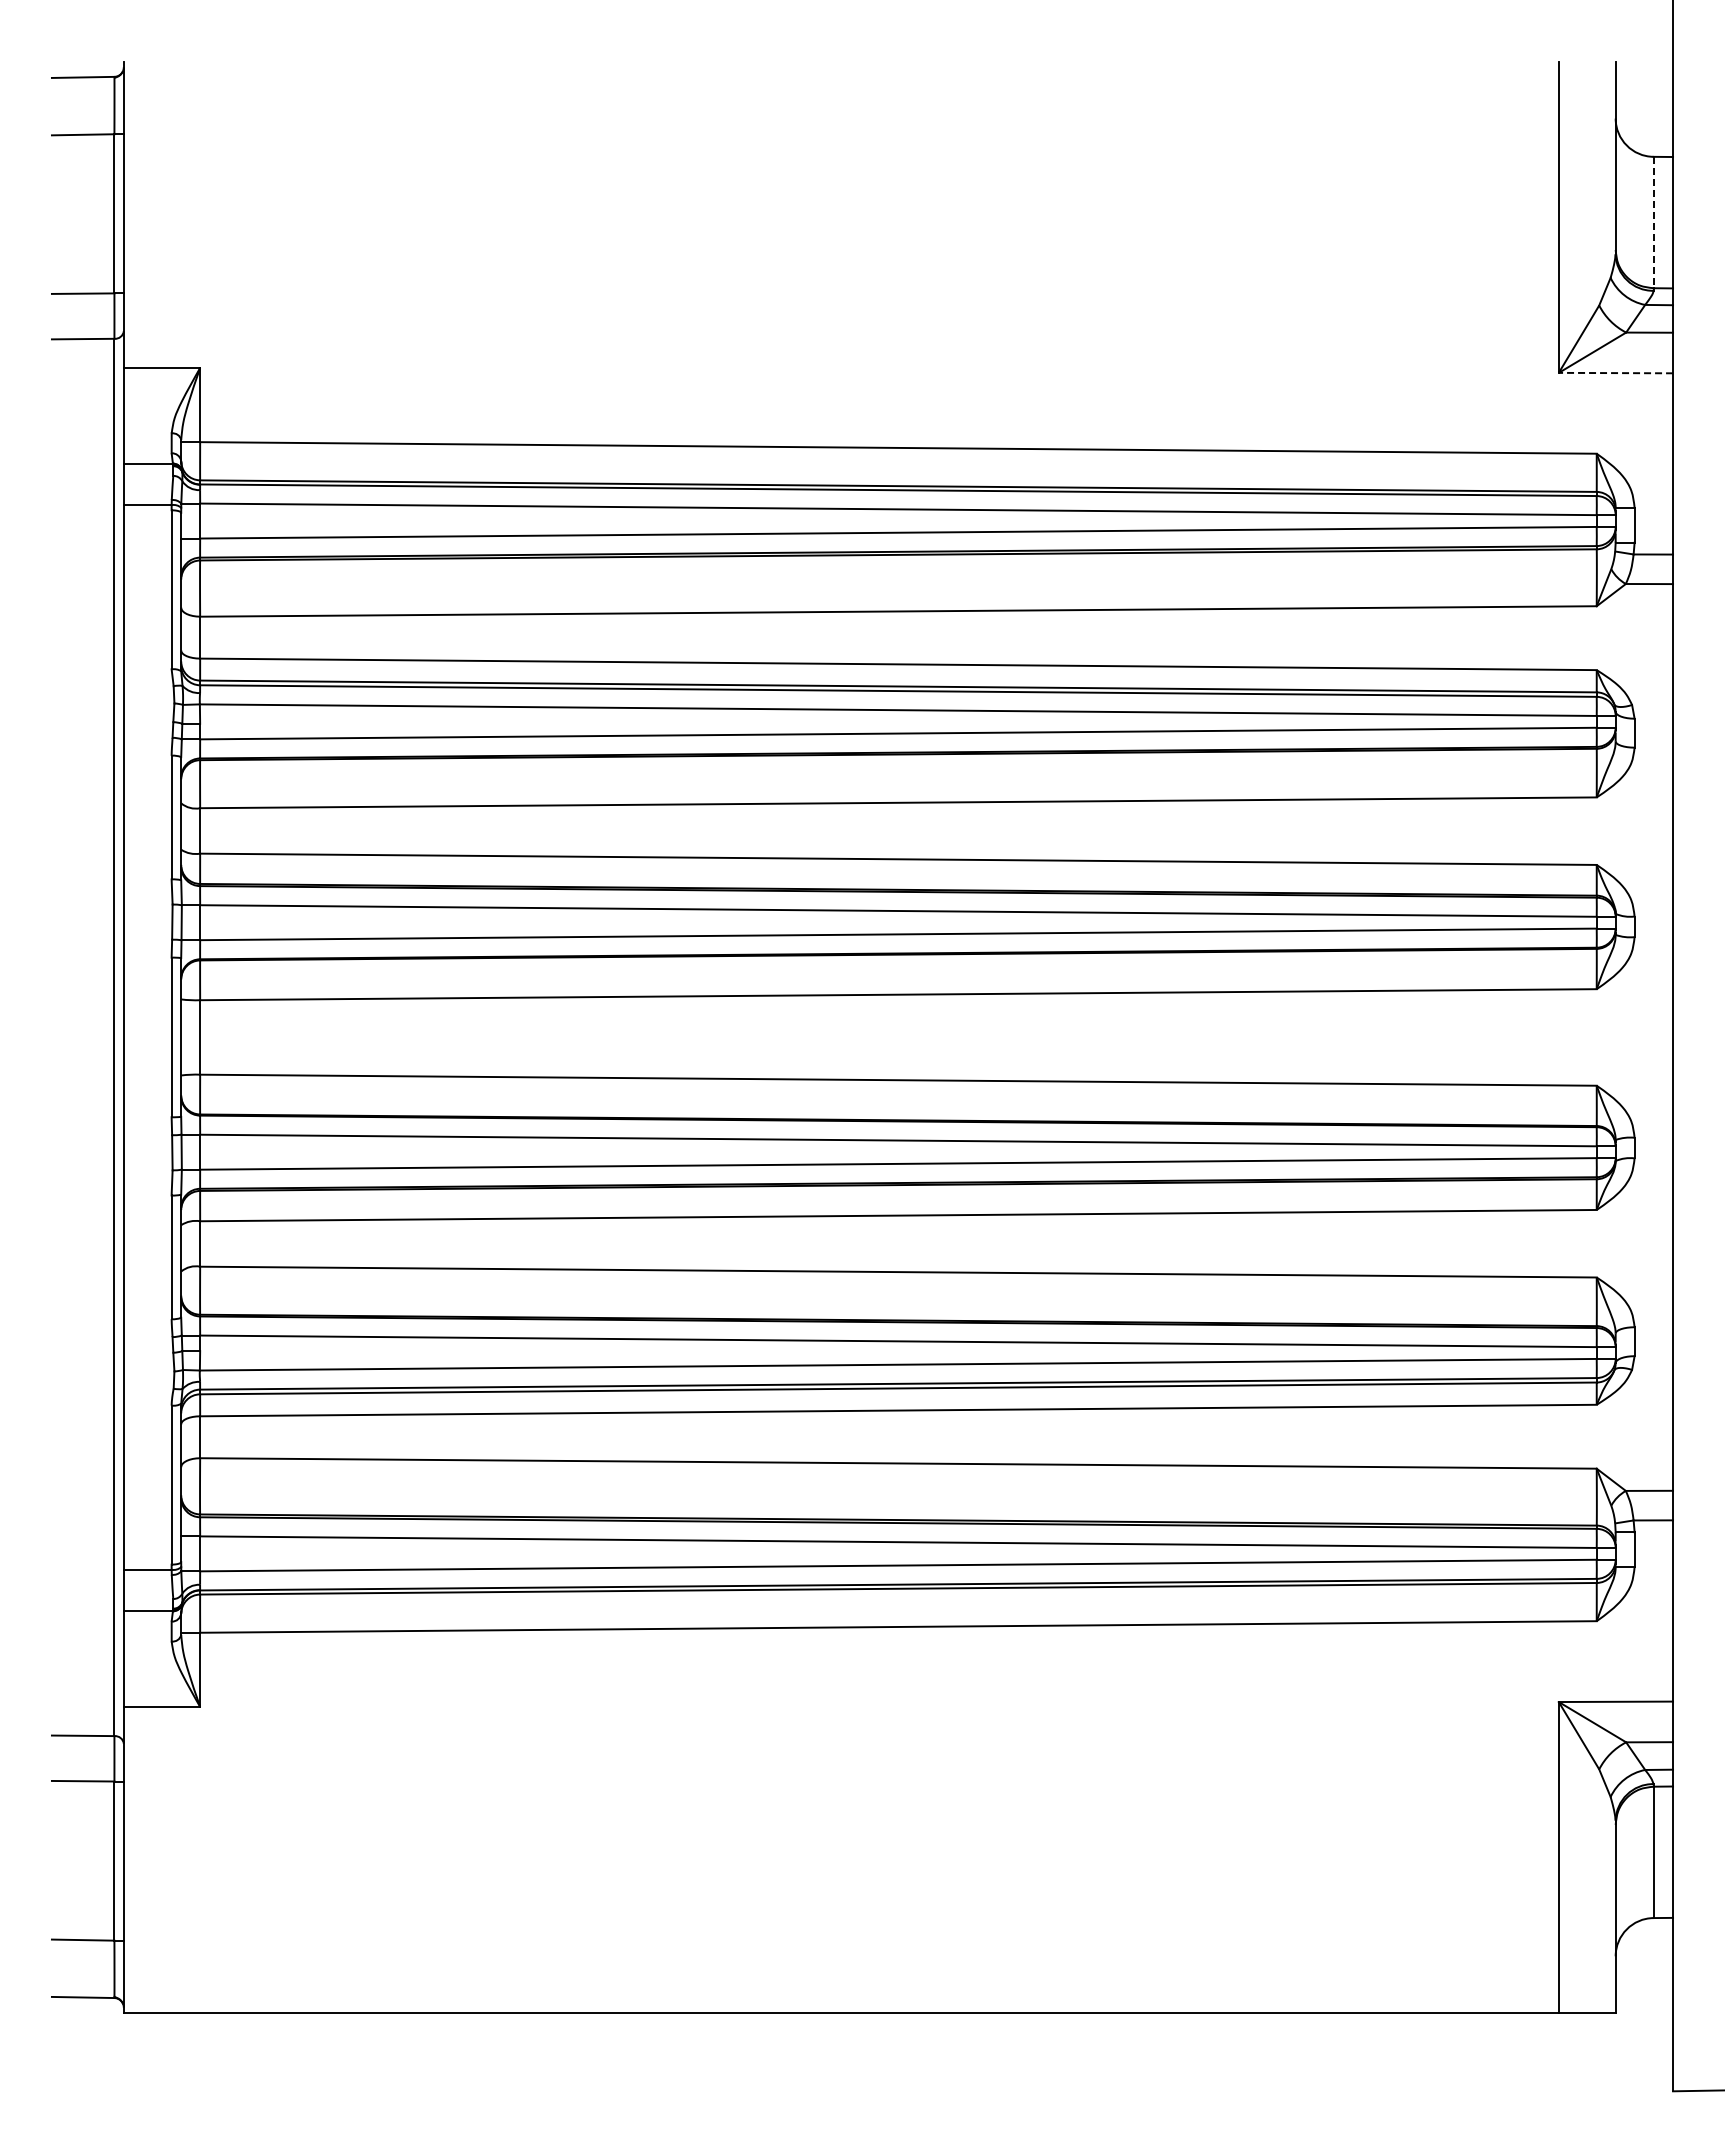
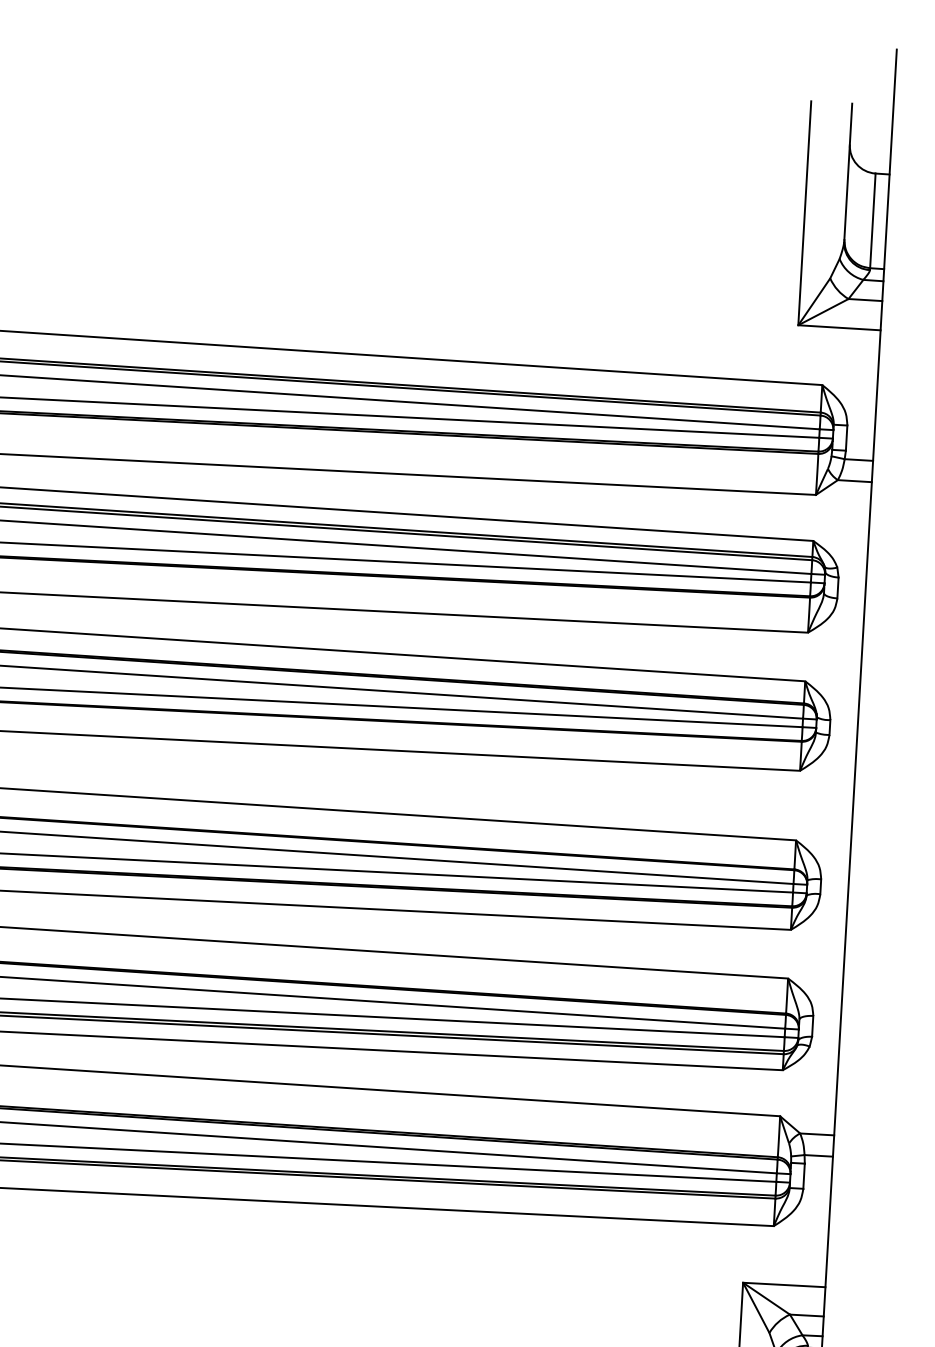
line: (1653, 222) -> (872, 220), dashed -> solid
line: (1615, 373) -> (839, 328), dashed -> solid

